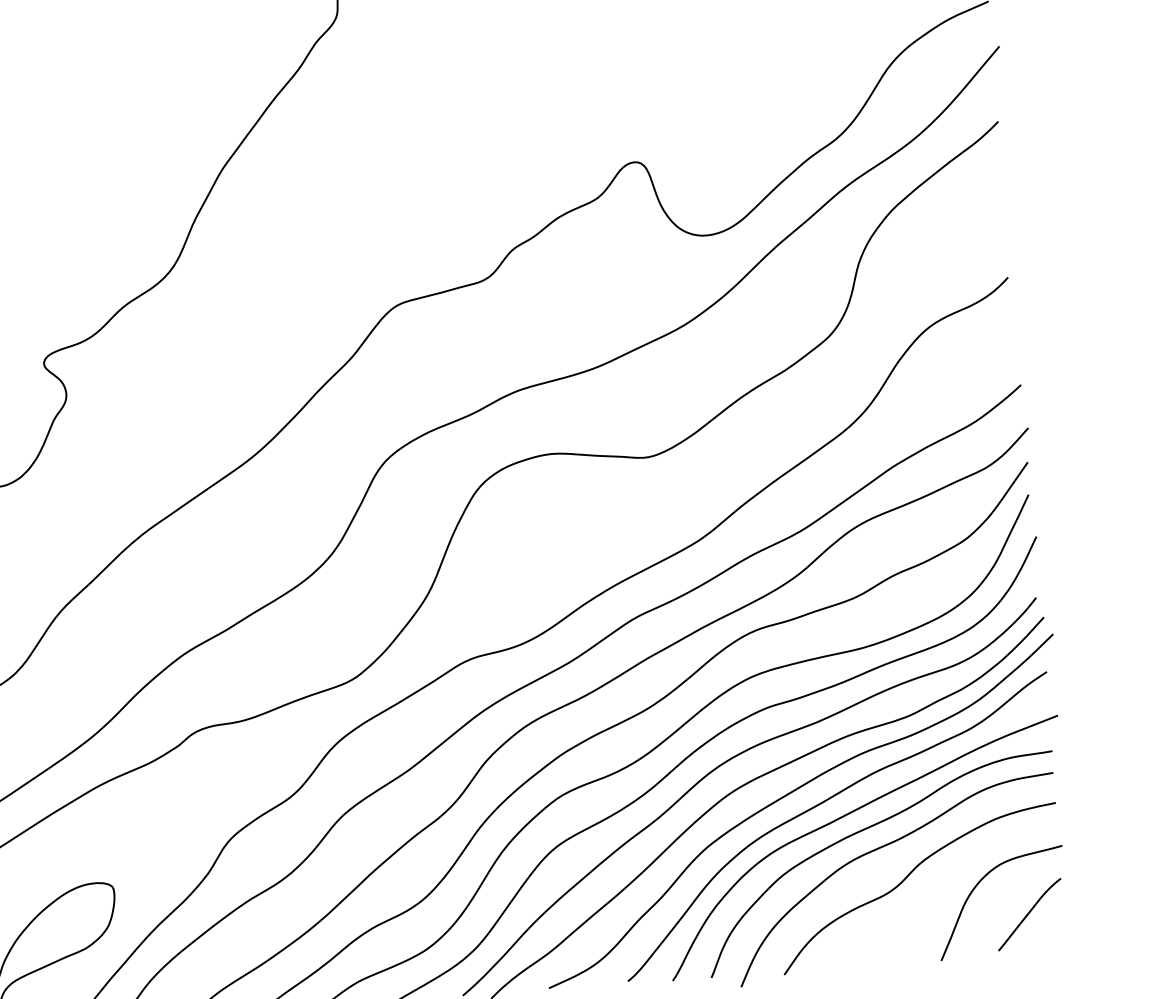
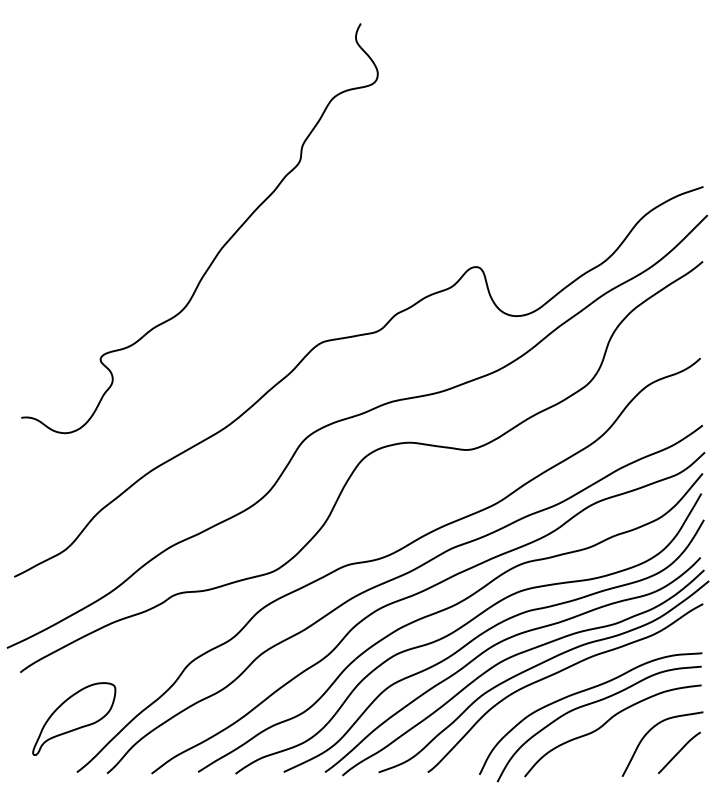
curve: (847, 816) -> (572, 682), removed

